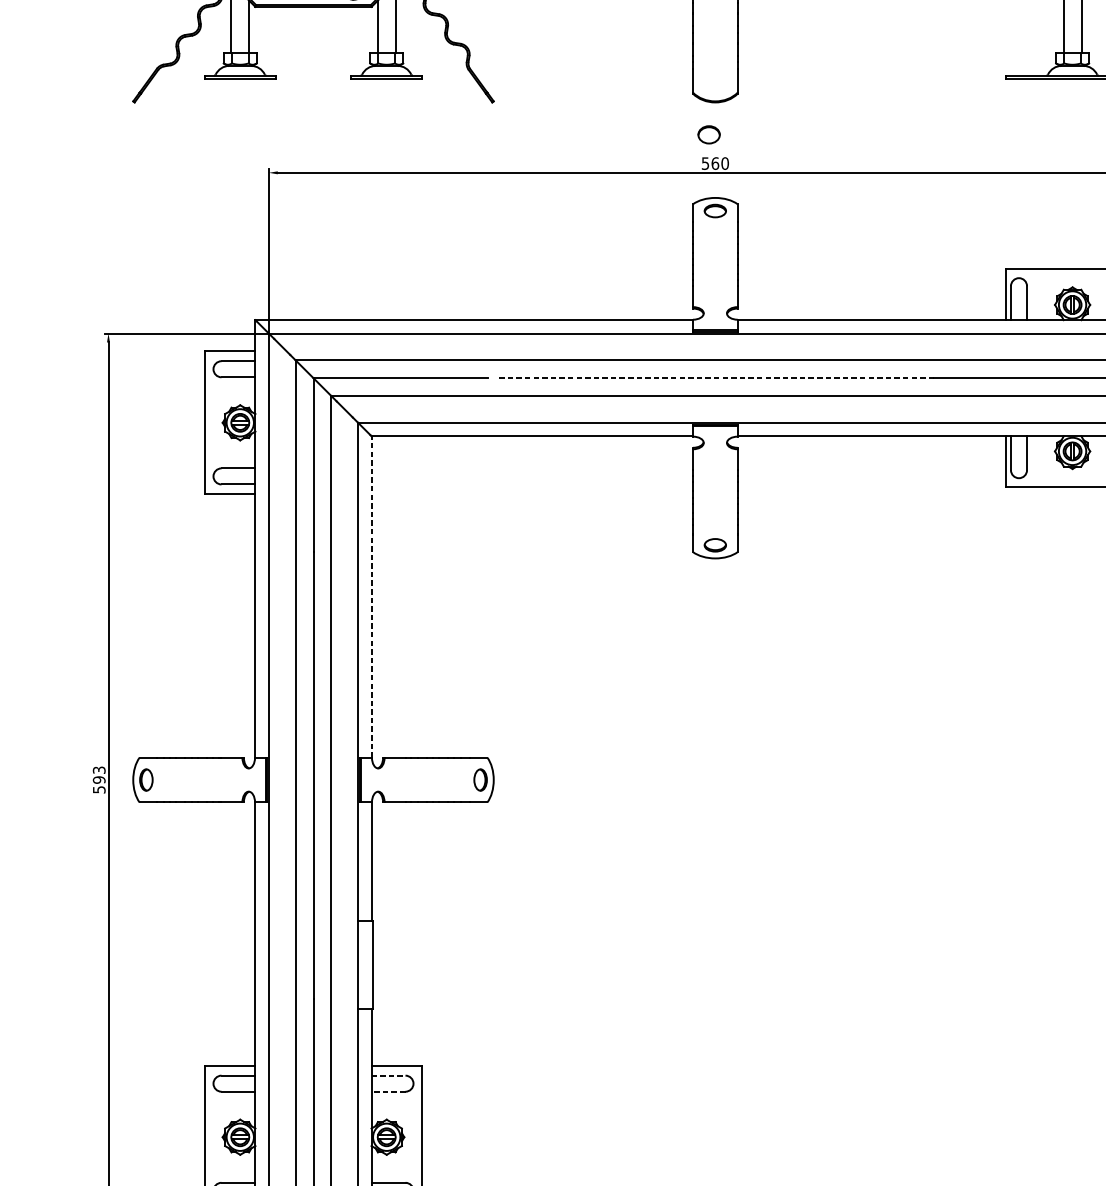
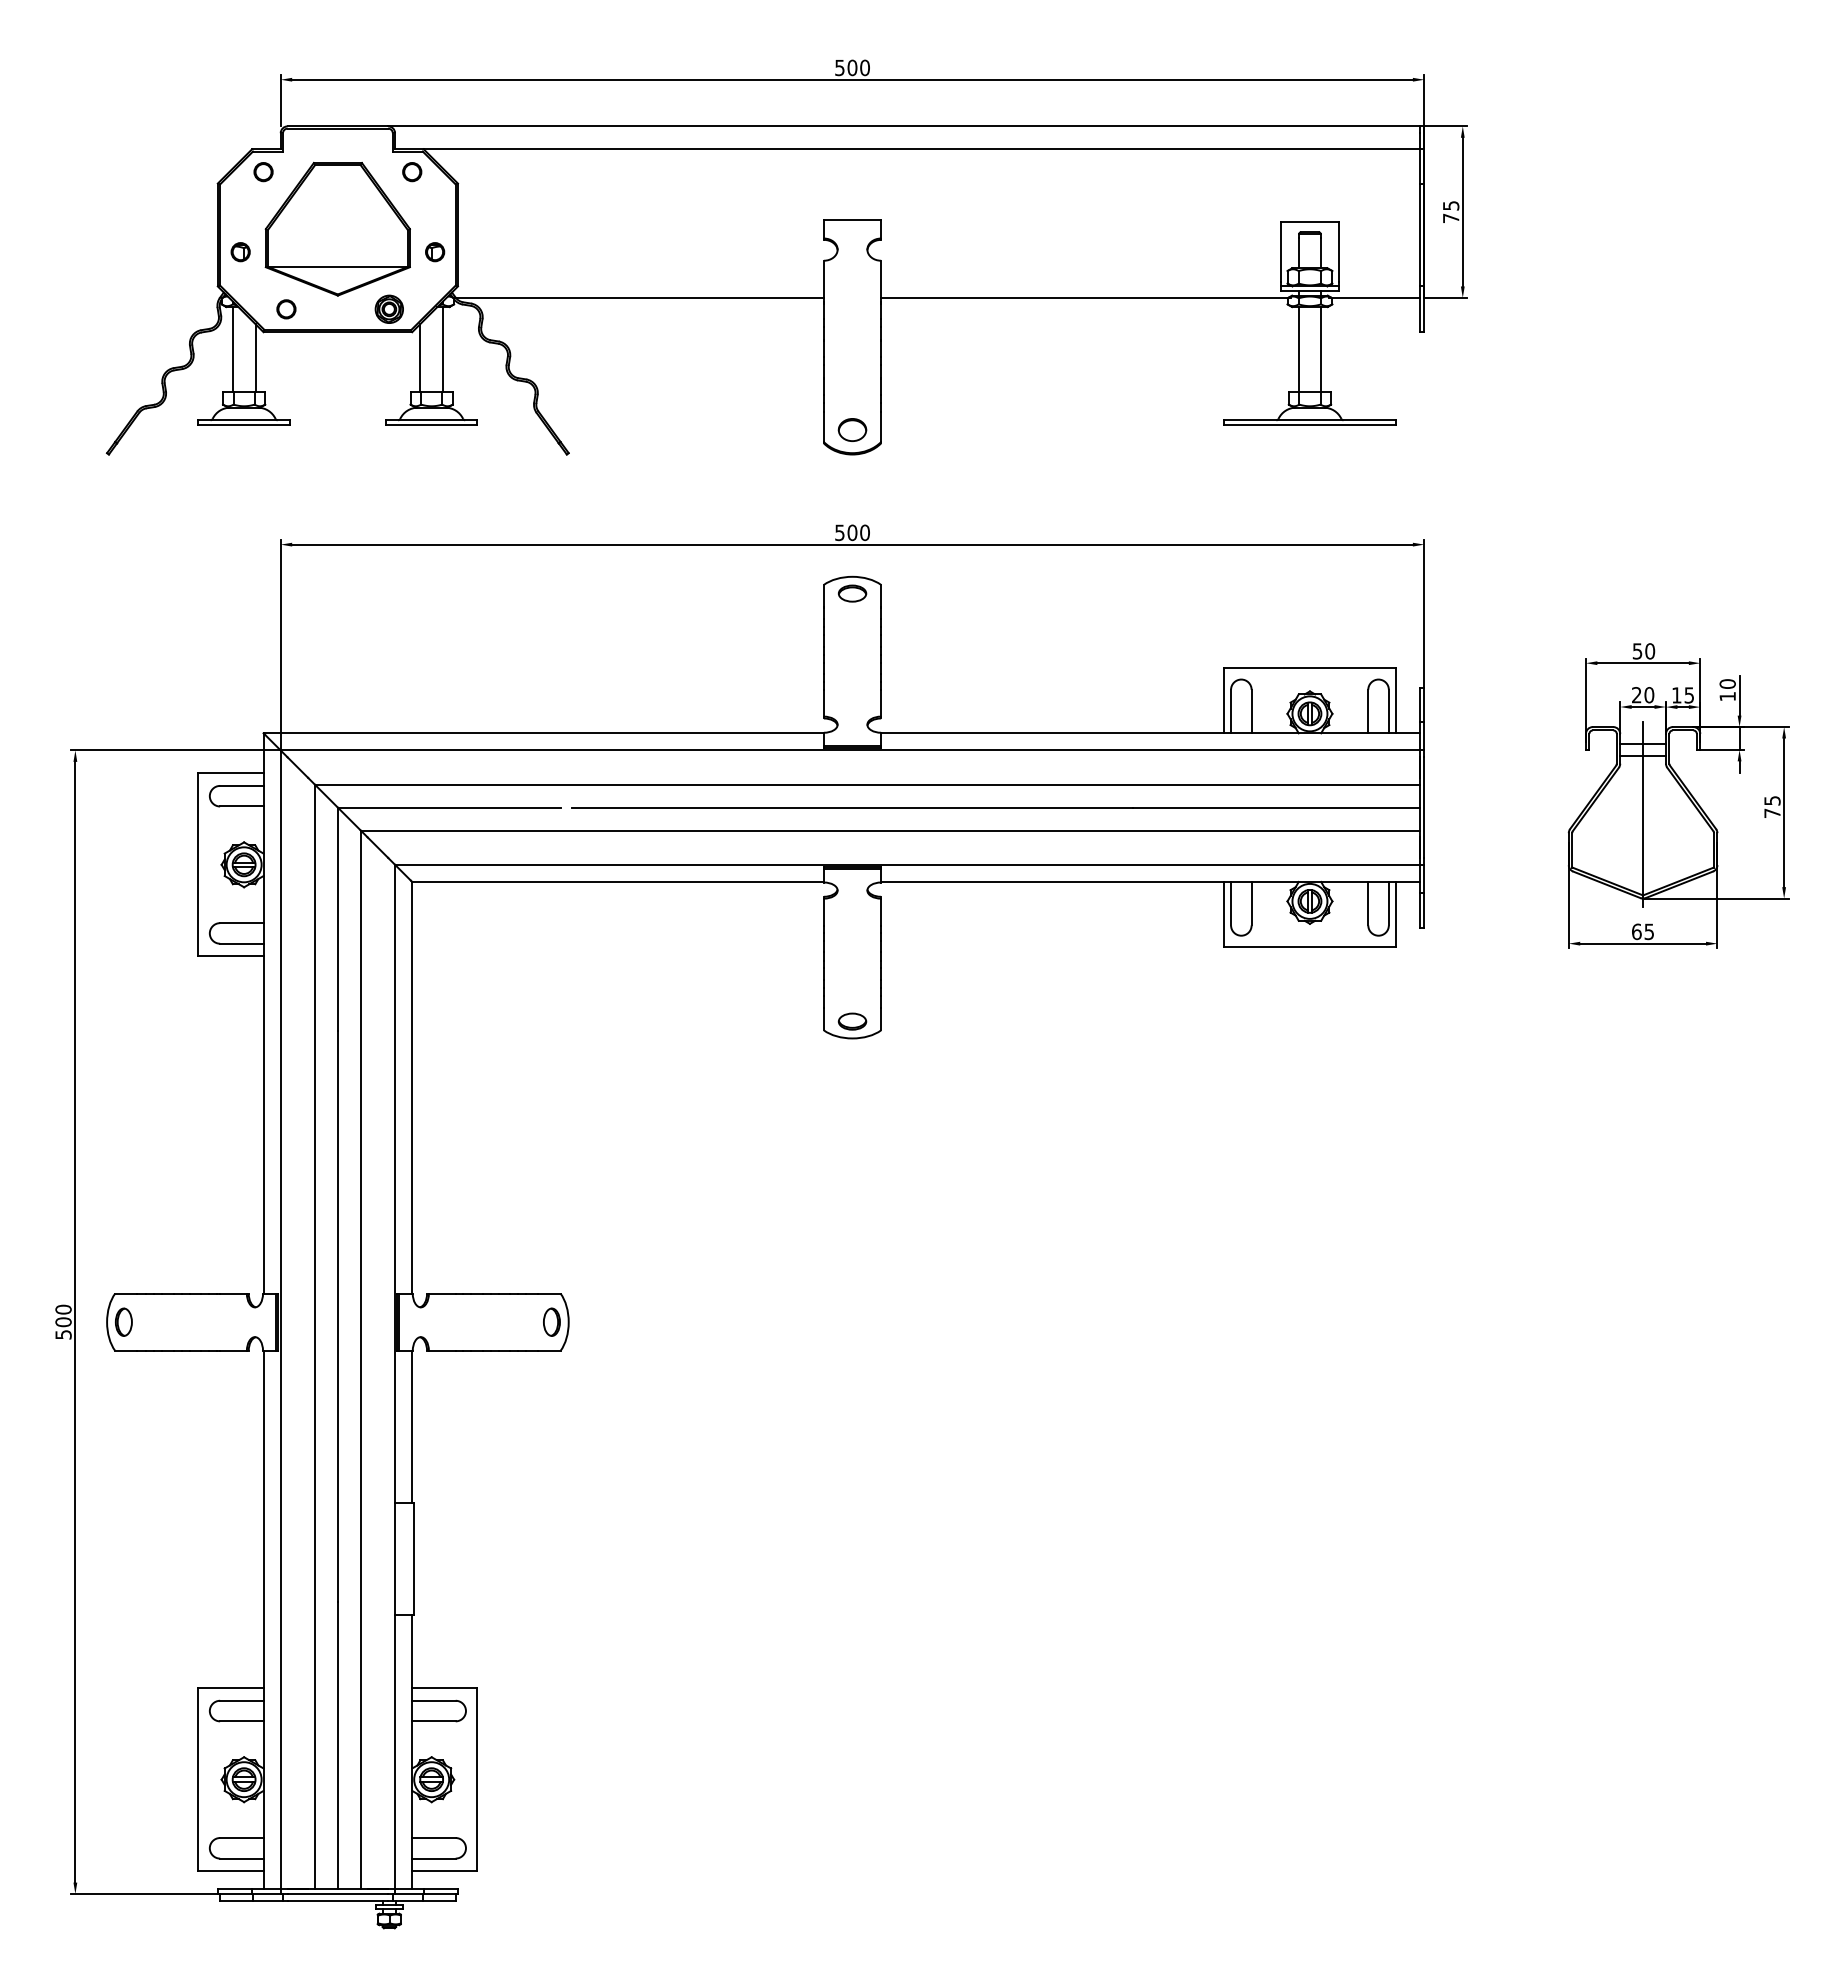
part: (709, 134) -> (852, 429), moved
text: (715, 163) -> (852, 532), 560 -> 500
line: (715, 378) -> (852, 807), dashed -> solid
line: (371, 596) -> (412, 1087), dashed -> solid
text: (99, 774) -> (63, 1315), 593 -> 500
line: (388, 1075) -> (433, 1700), dashed -> solid
line: (388, 1091) -> (433, 1721), dashed -> solid

